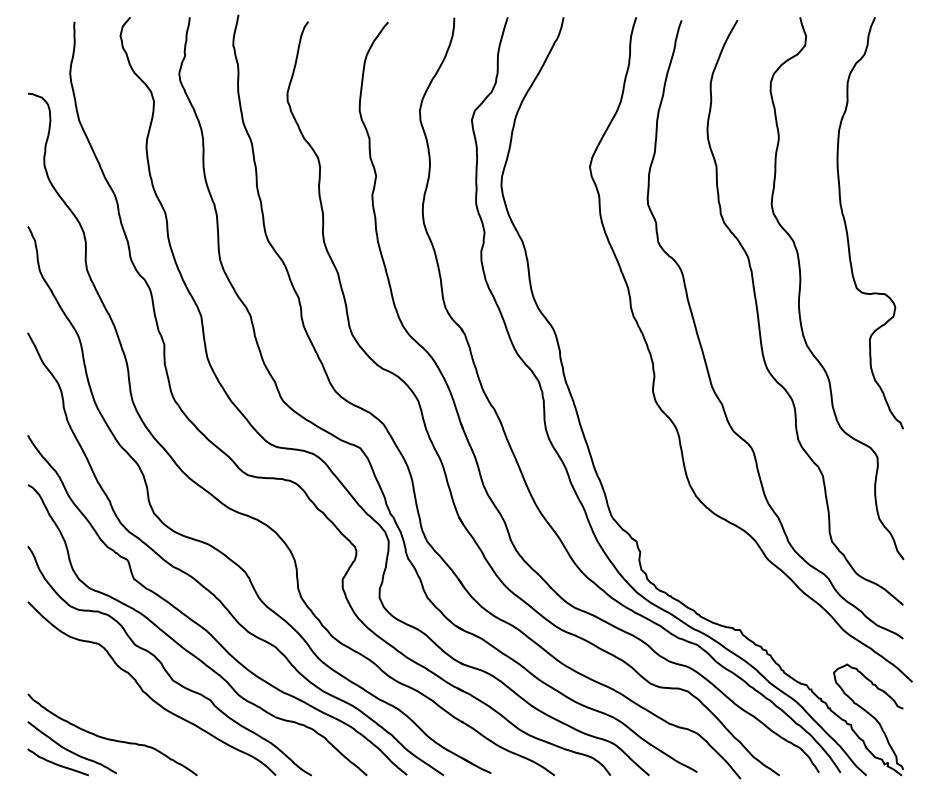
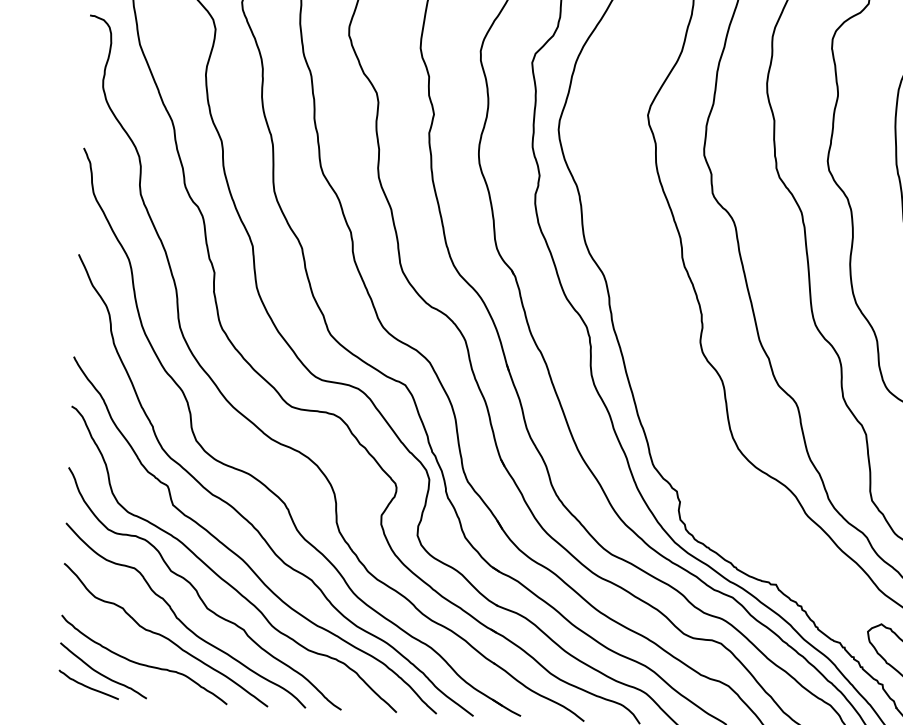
curve: (132, 710) -> (165, 636), added

